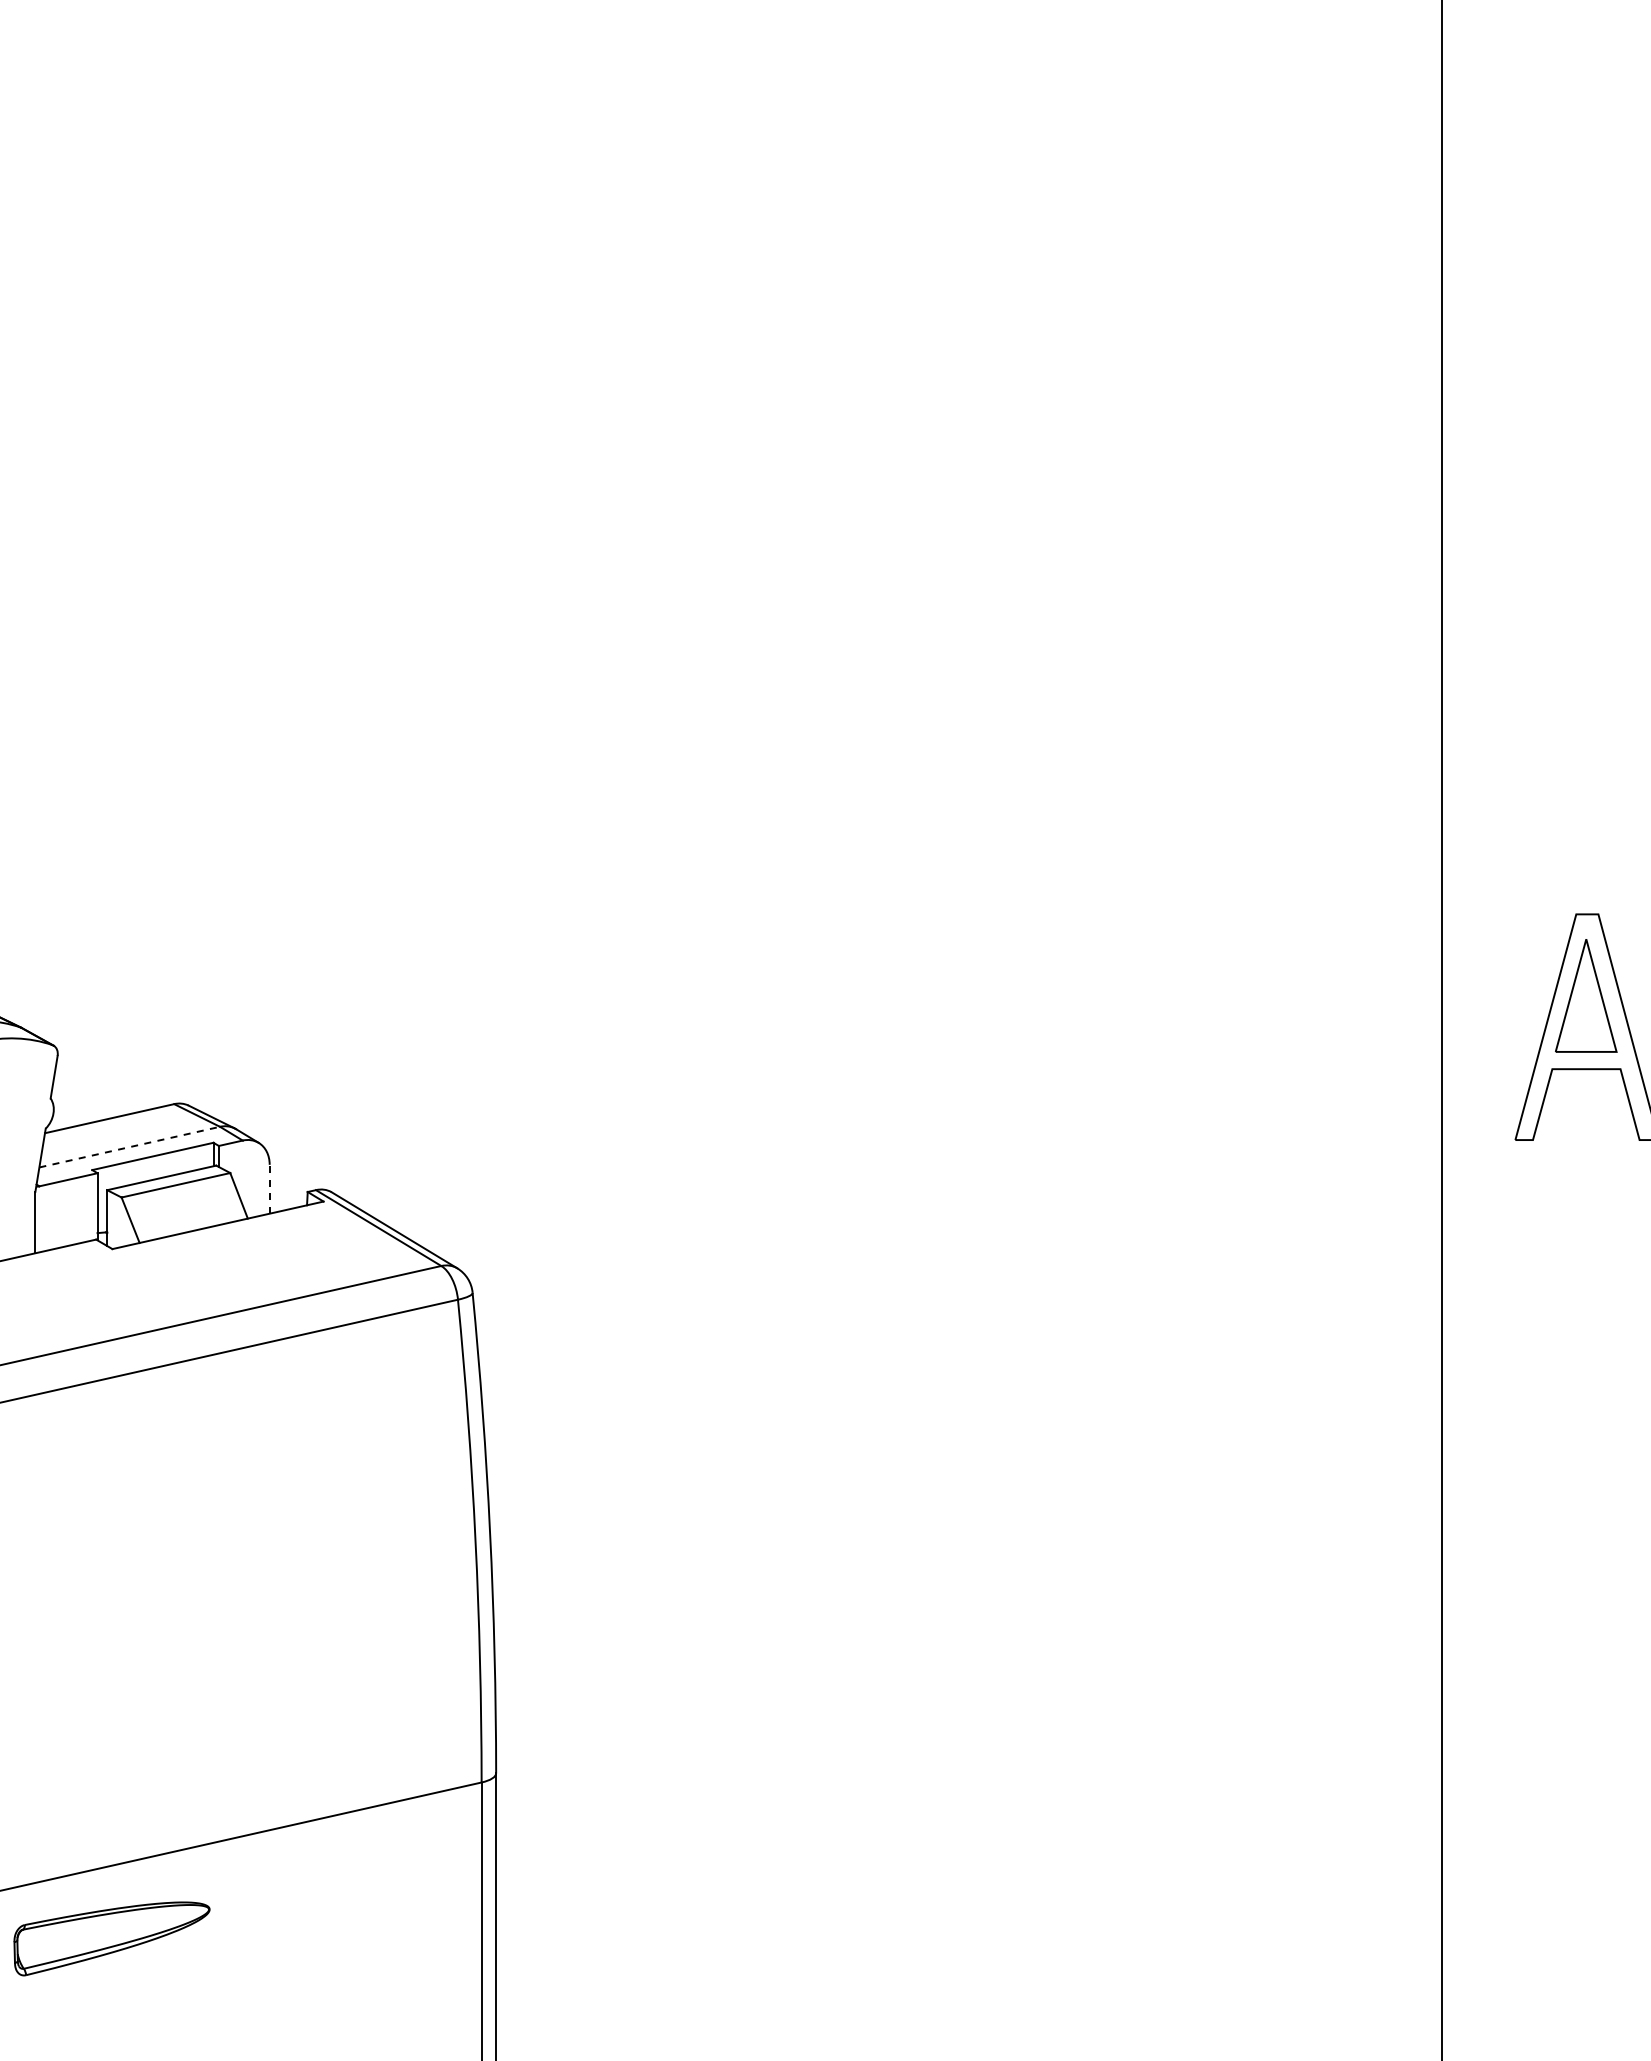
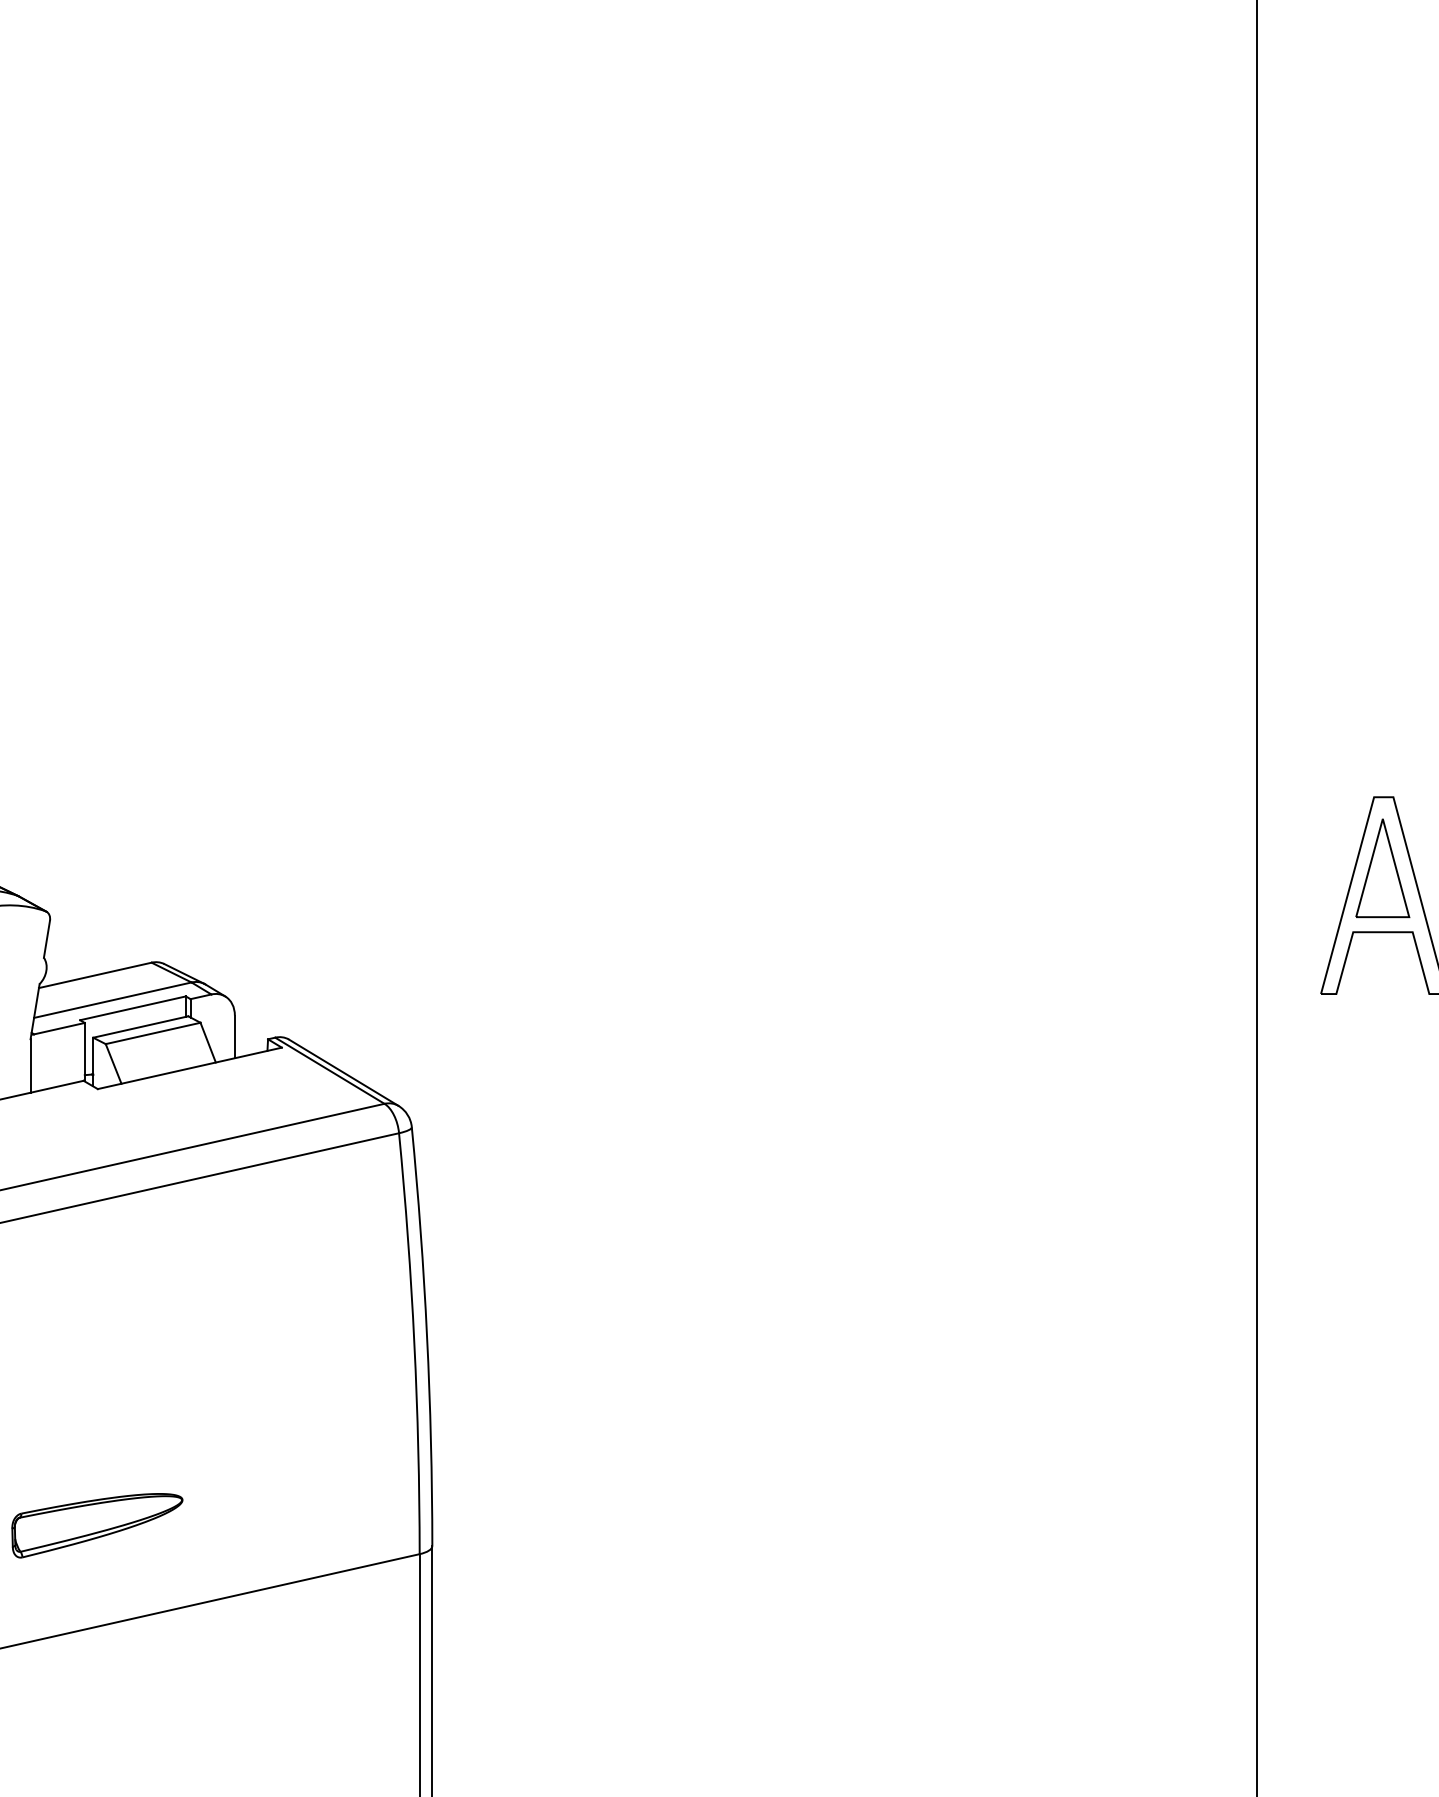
line: (129, 1147) -> (112, 1000), dashed -> solid
line: (269, 1188) -> (234, 1036), dashed -> solid
part: (111, 1938) -> (96, 1525), moved

